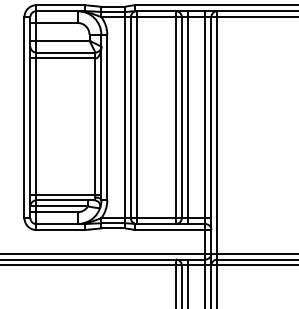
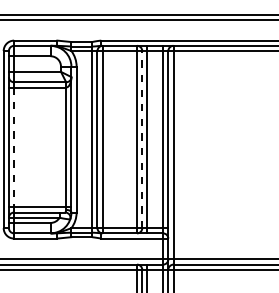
line: (182, 117) -> (142, 139), solid -> dashed
line: (36, 126) -> (14, 147), solid -> dashed

